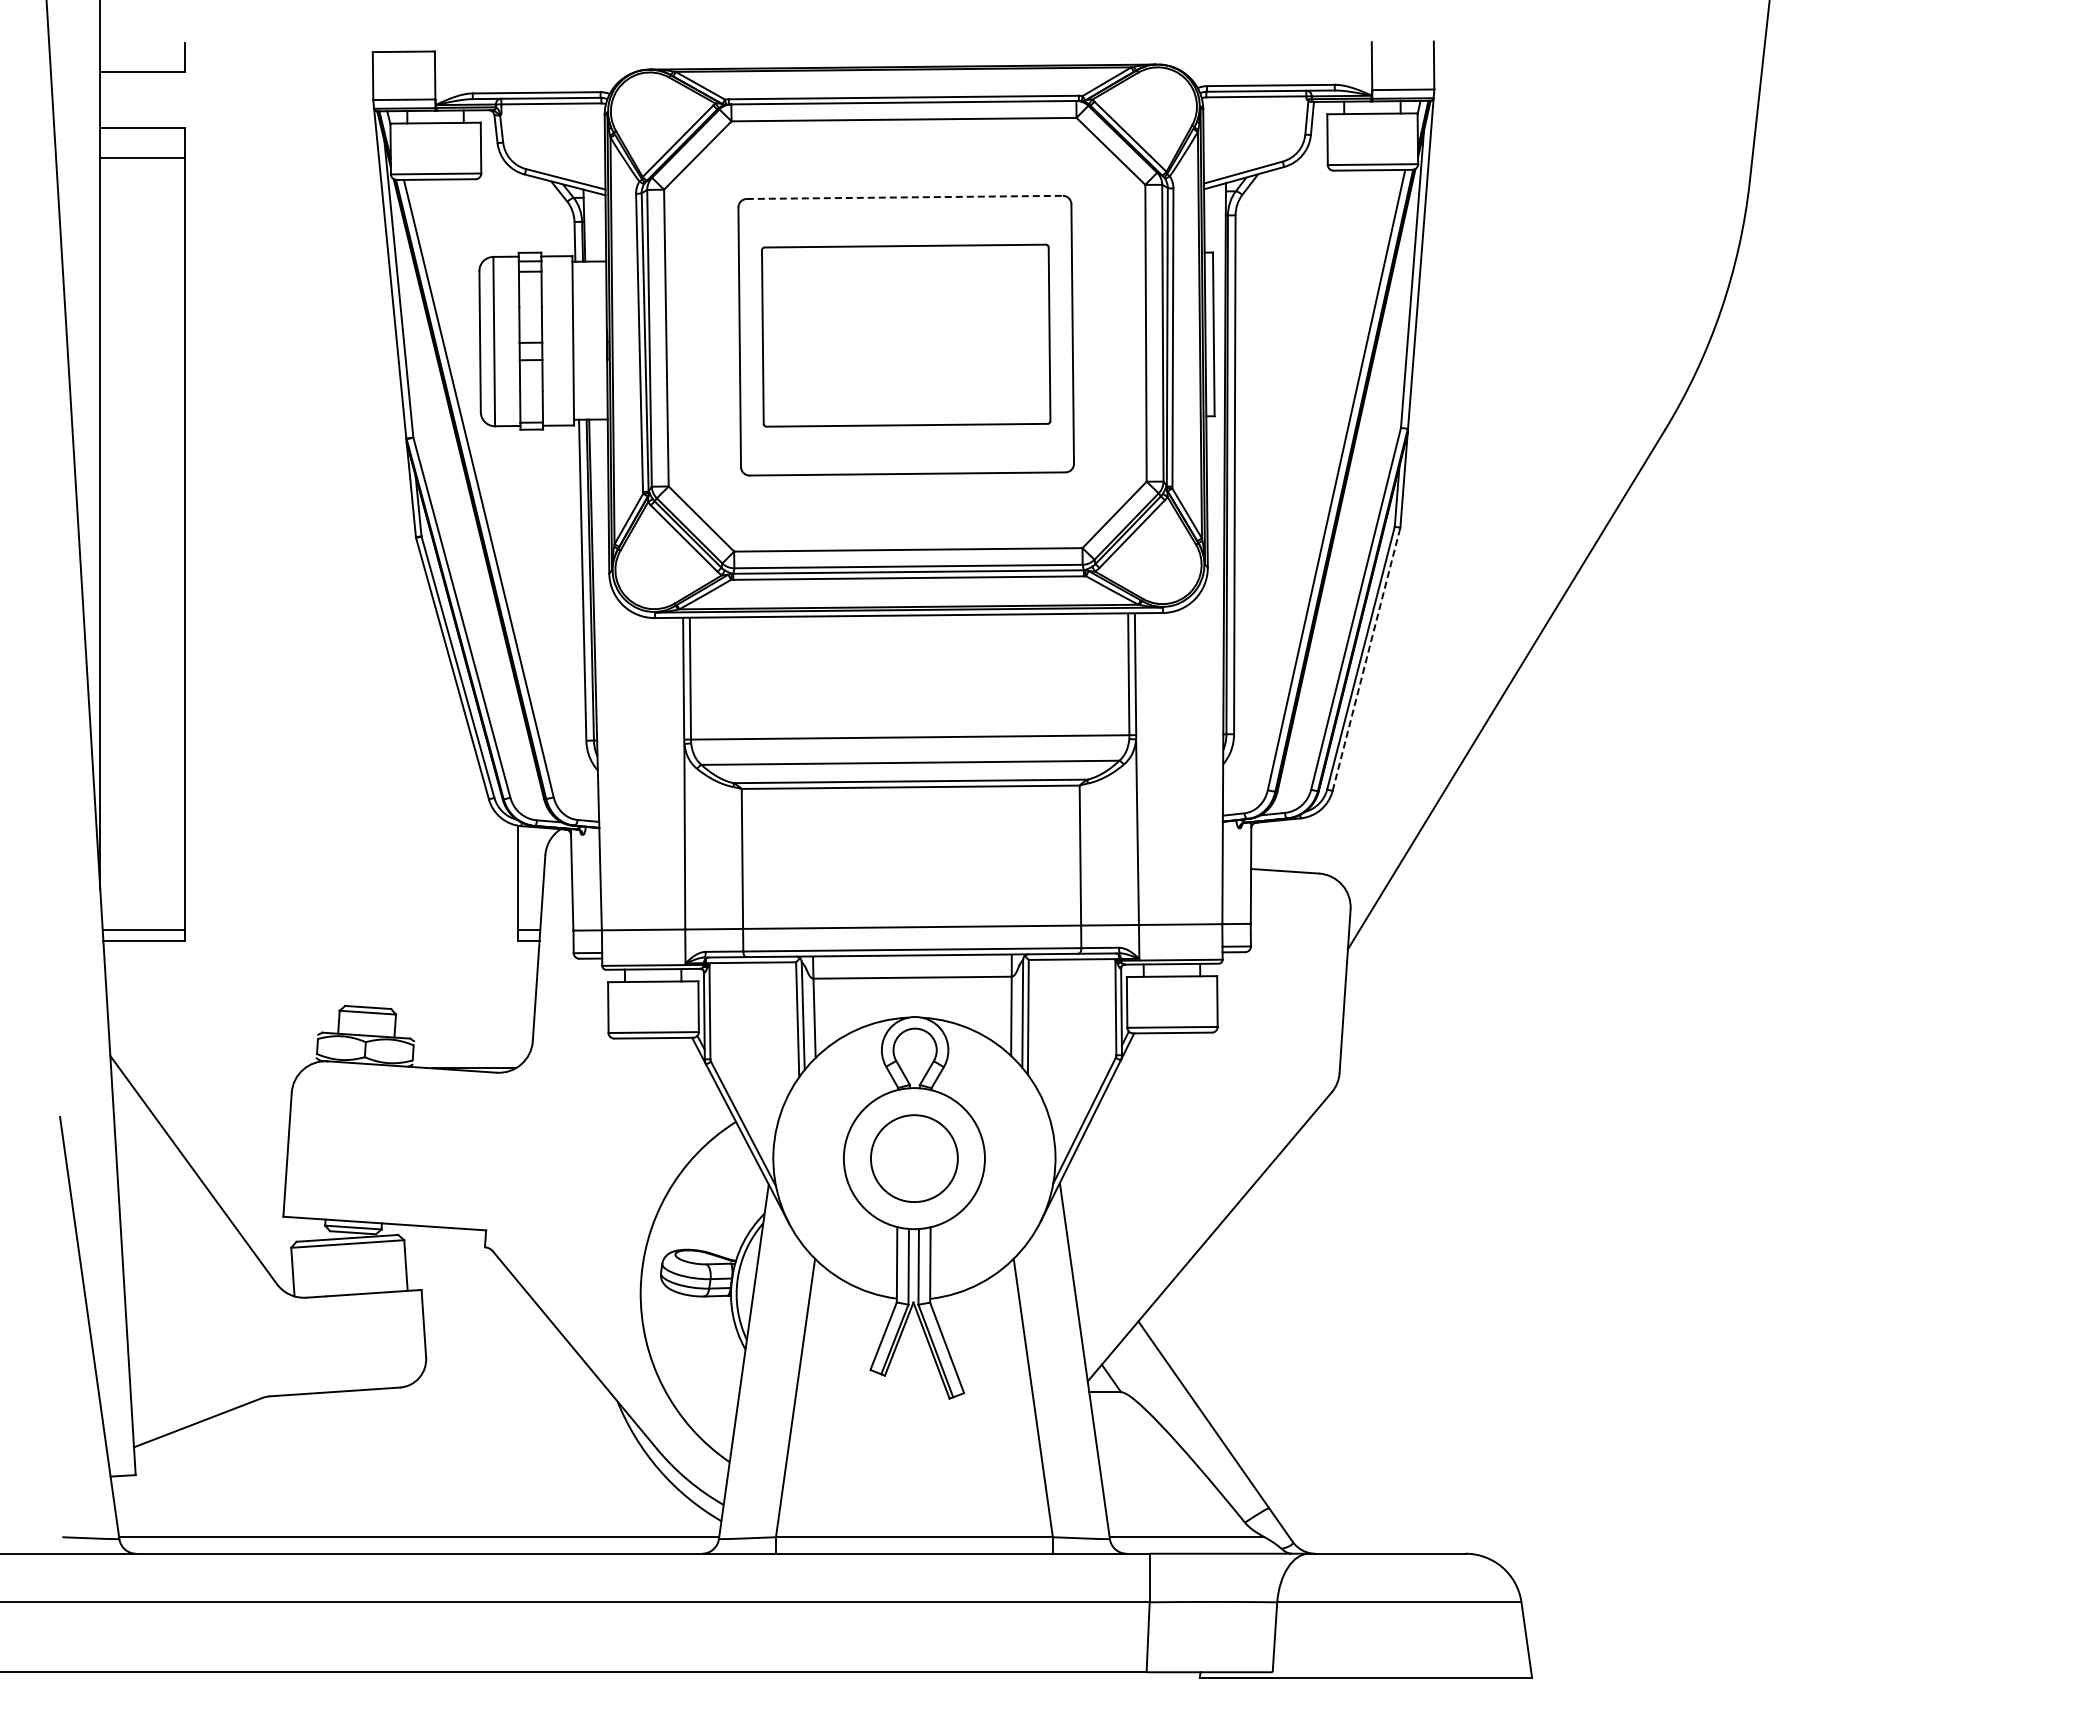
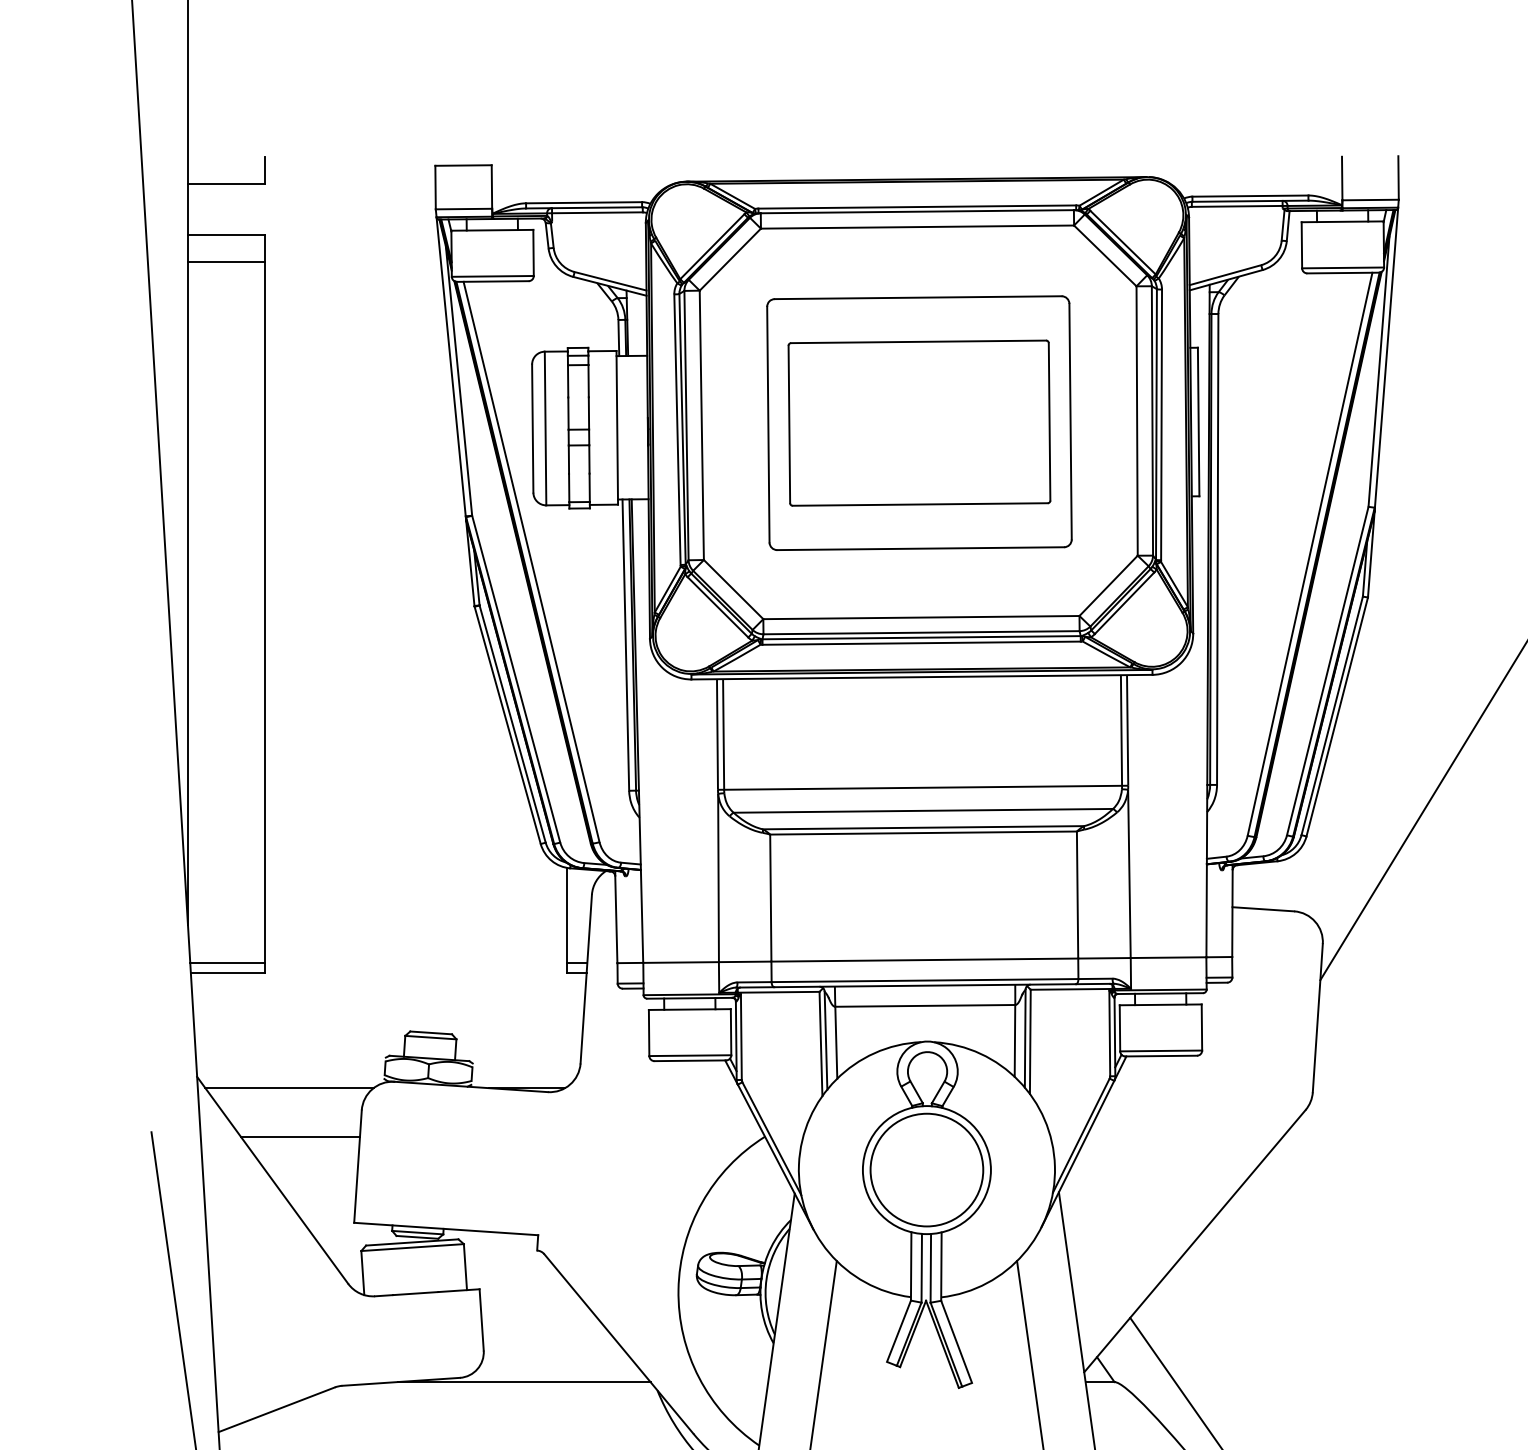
line: (905, 197) -> (918, 297), dashed -> solid
line: (1366, 659) -> (1337, 717), dashed -> solid
line: (211, 1068) -> (288, 1088), added
line: (223, 1121) -> (299, 1136), added
circle: (914, 1158) -> (926, 1169), size x1.43
line: (470, 1392) -> (524, 1382), added

